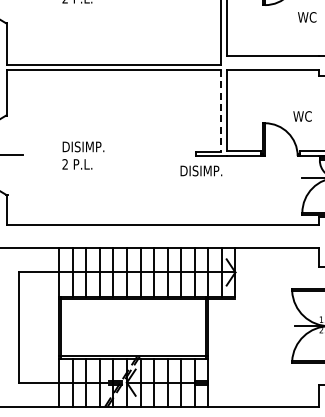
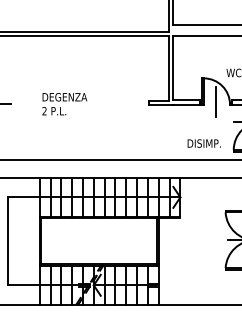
line: (221, 110) -> (169, 68), dashed -> solid
text: (95, 146) -> (68, 96), DISIMP. -> DEGENZA
line: (280, 152) -> (216, 101), added
text: (201, 170) -> (204, 143), moved

